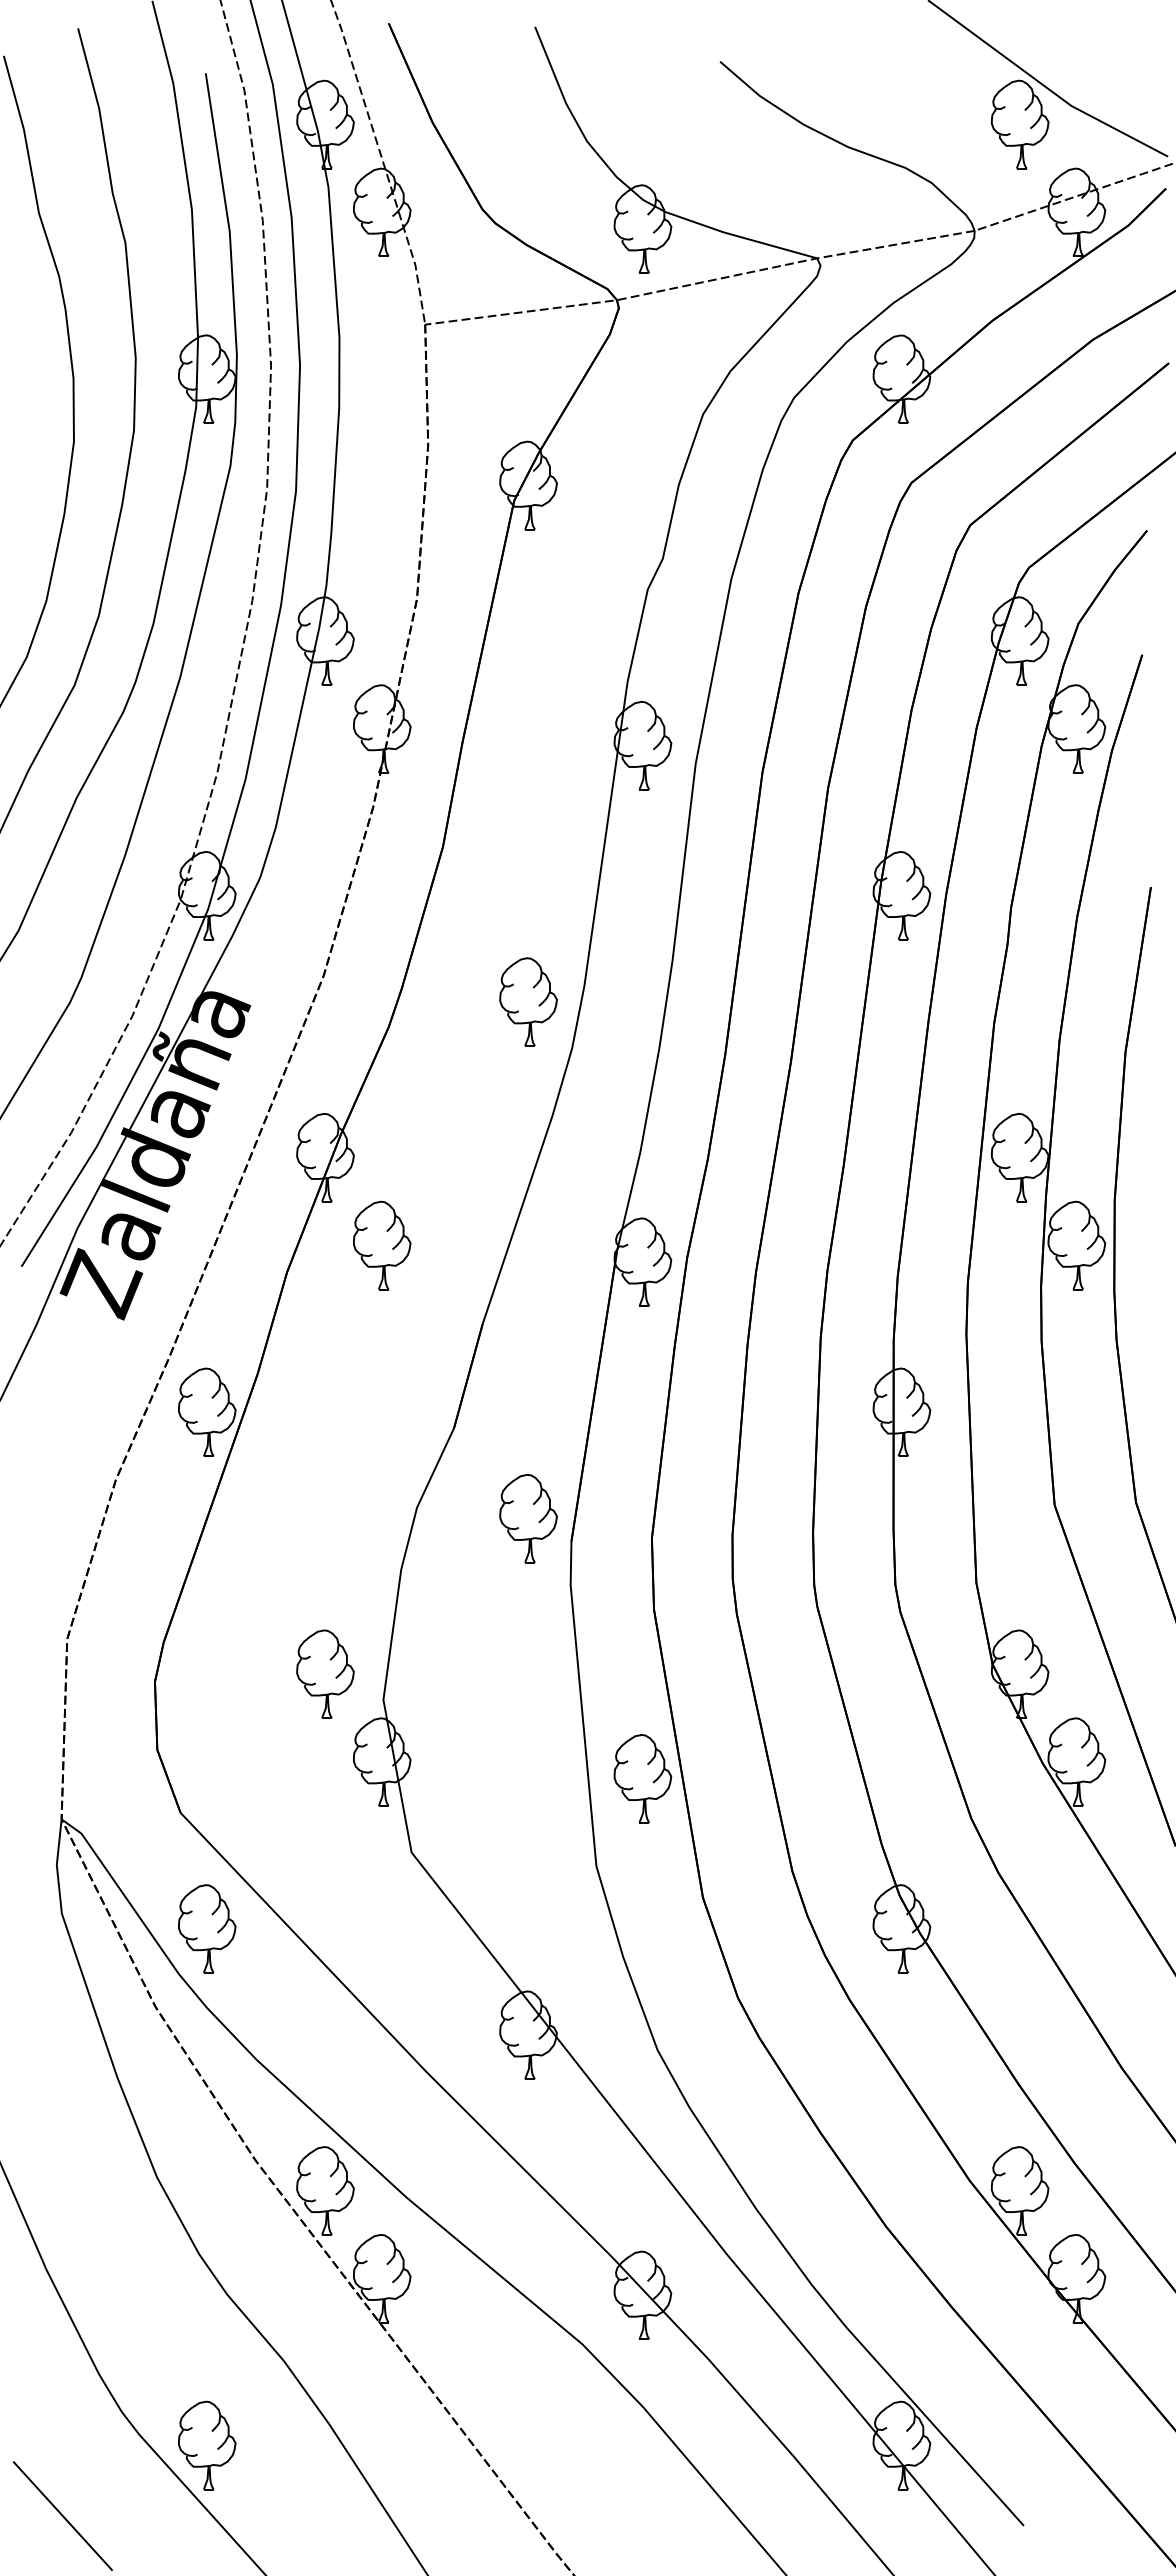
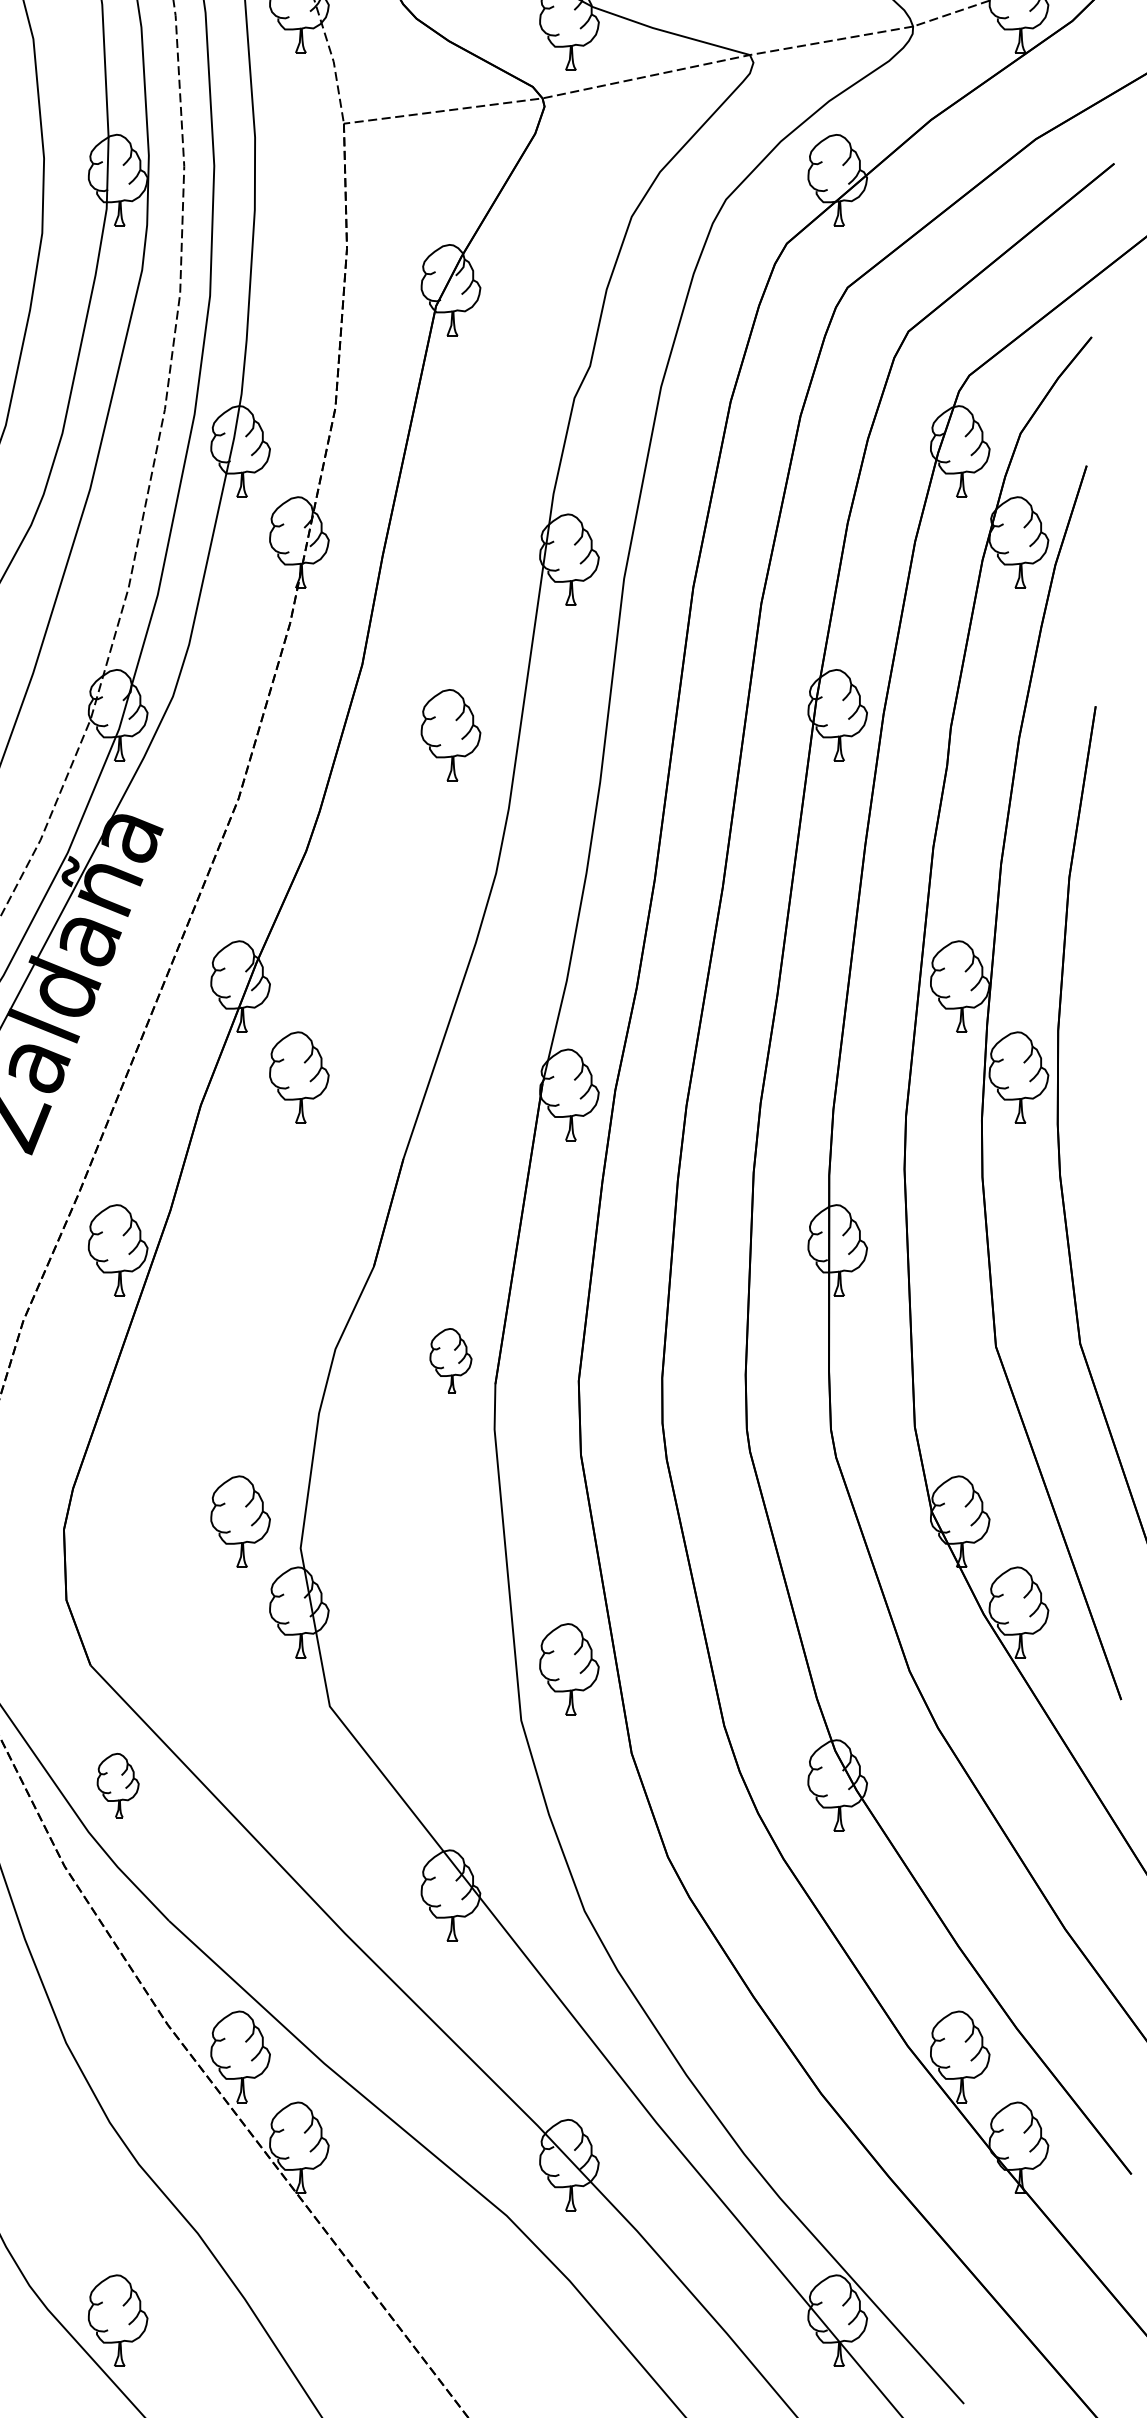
part: (528, 1001) -> (450, 734), moved
part: (528, 1518) -> (450, 1360), size x0.7
part: (642, 1778) -> (569, 1669), moved
part: (207, 1928) -> (118, 1785), size x0.7

